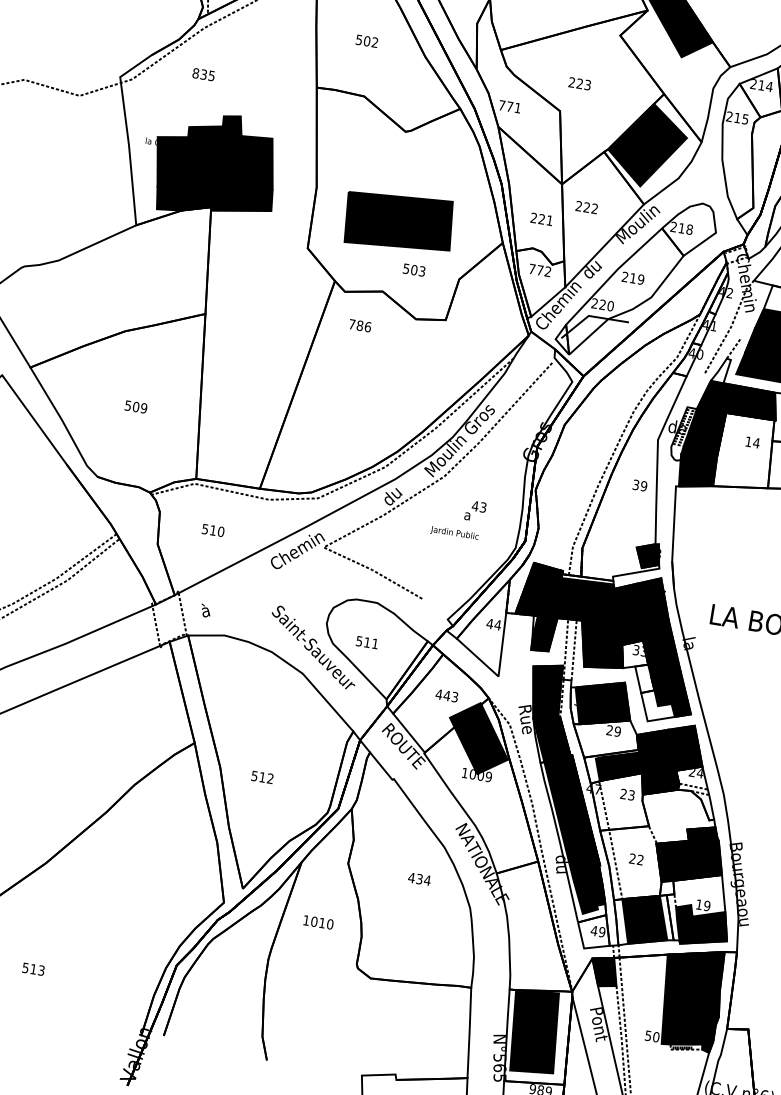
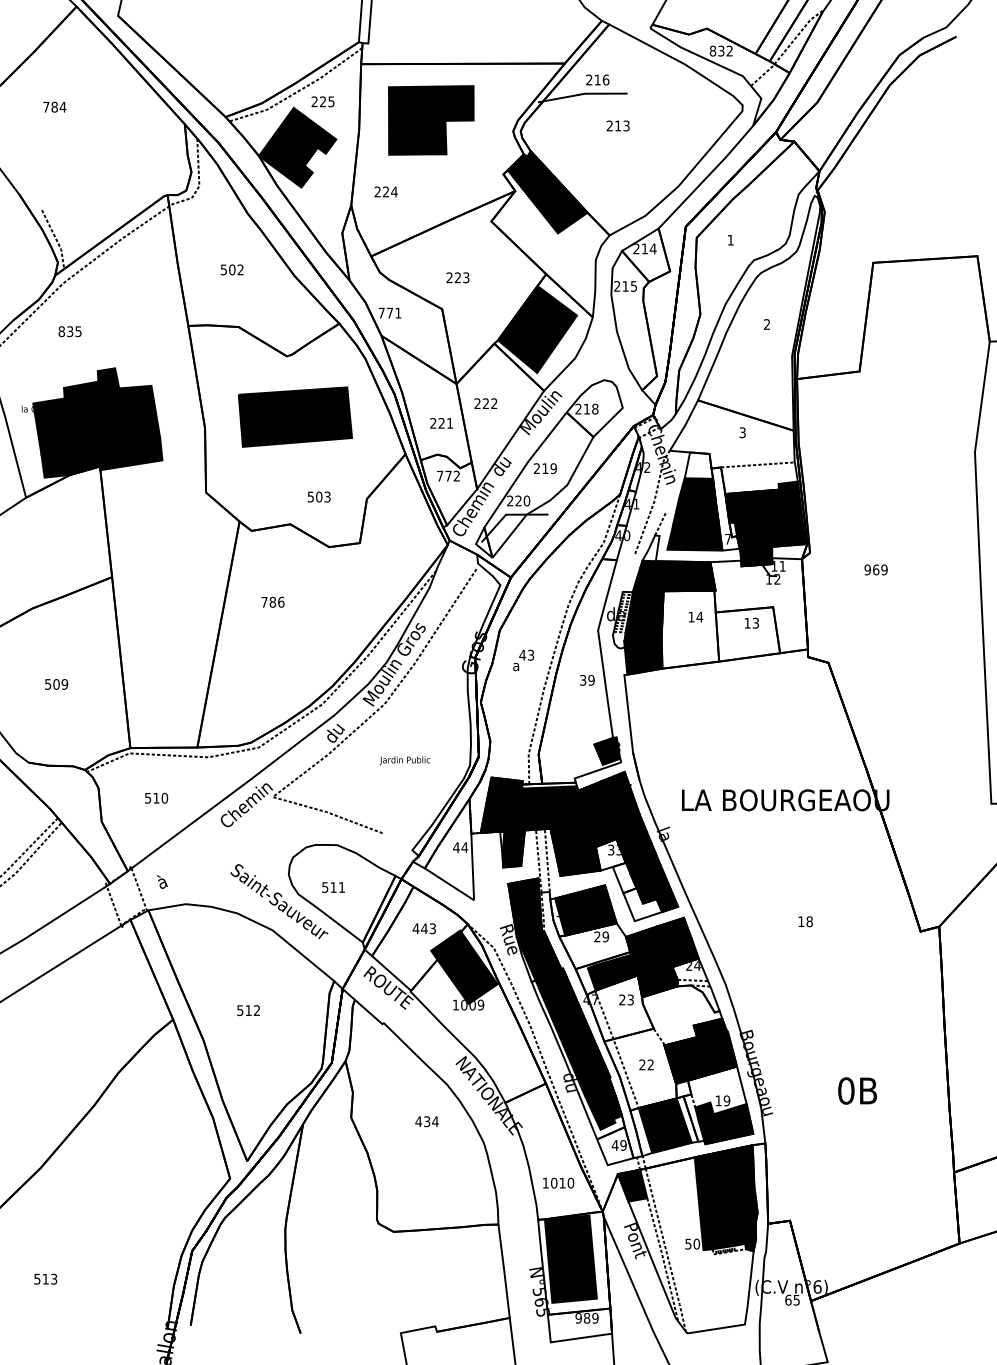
part: (398, 221) -> (294, 416), moved
text: (359, 324) -> (272, 601), moved
text: (475, 511) -> (523, 660), moved
text: (262, 777) -> (248, 1010), moved
text: (318, 921) -> (558, 1182), moved

